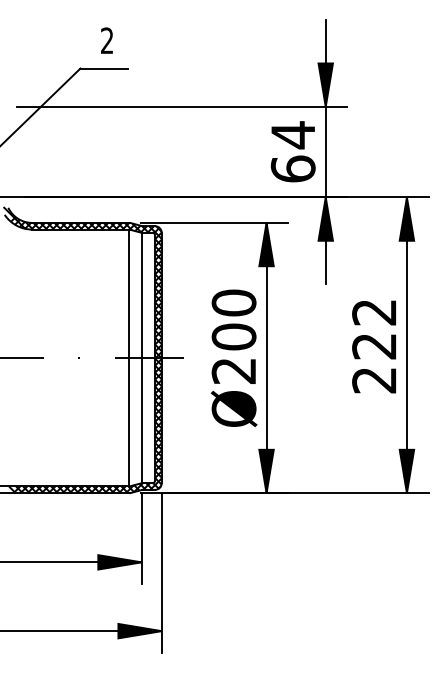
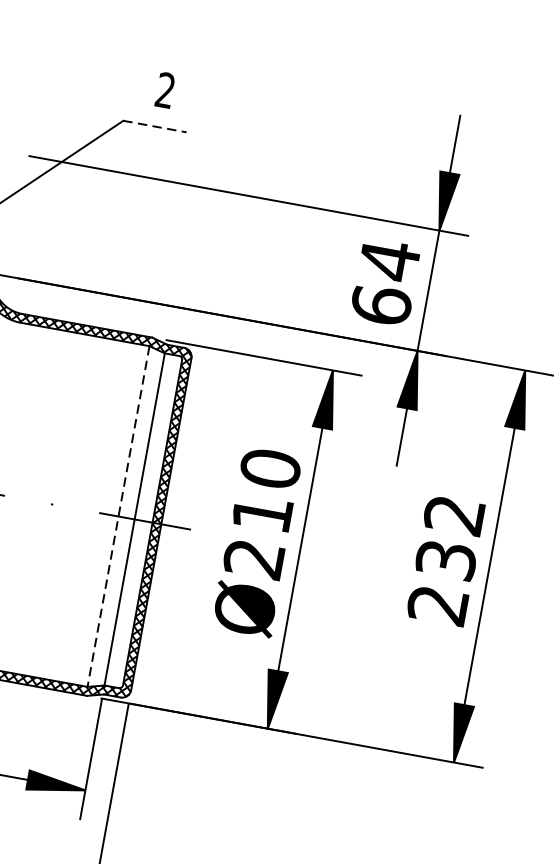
line: (104, 68) -> (155, 126), solid -> dashed
text: (233, 336) -> (261, 513), Ø200 -> Ø210
text: (374, 346) -> (446, 560), 222 -> 232
line: (129, 358) -> (118, 517), solid -> dashed

